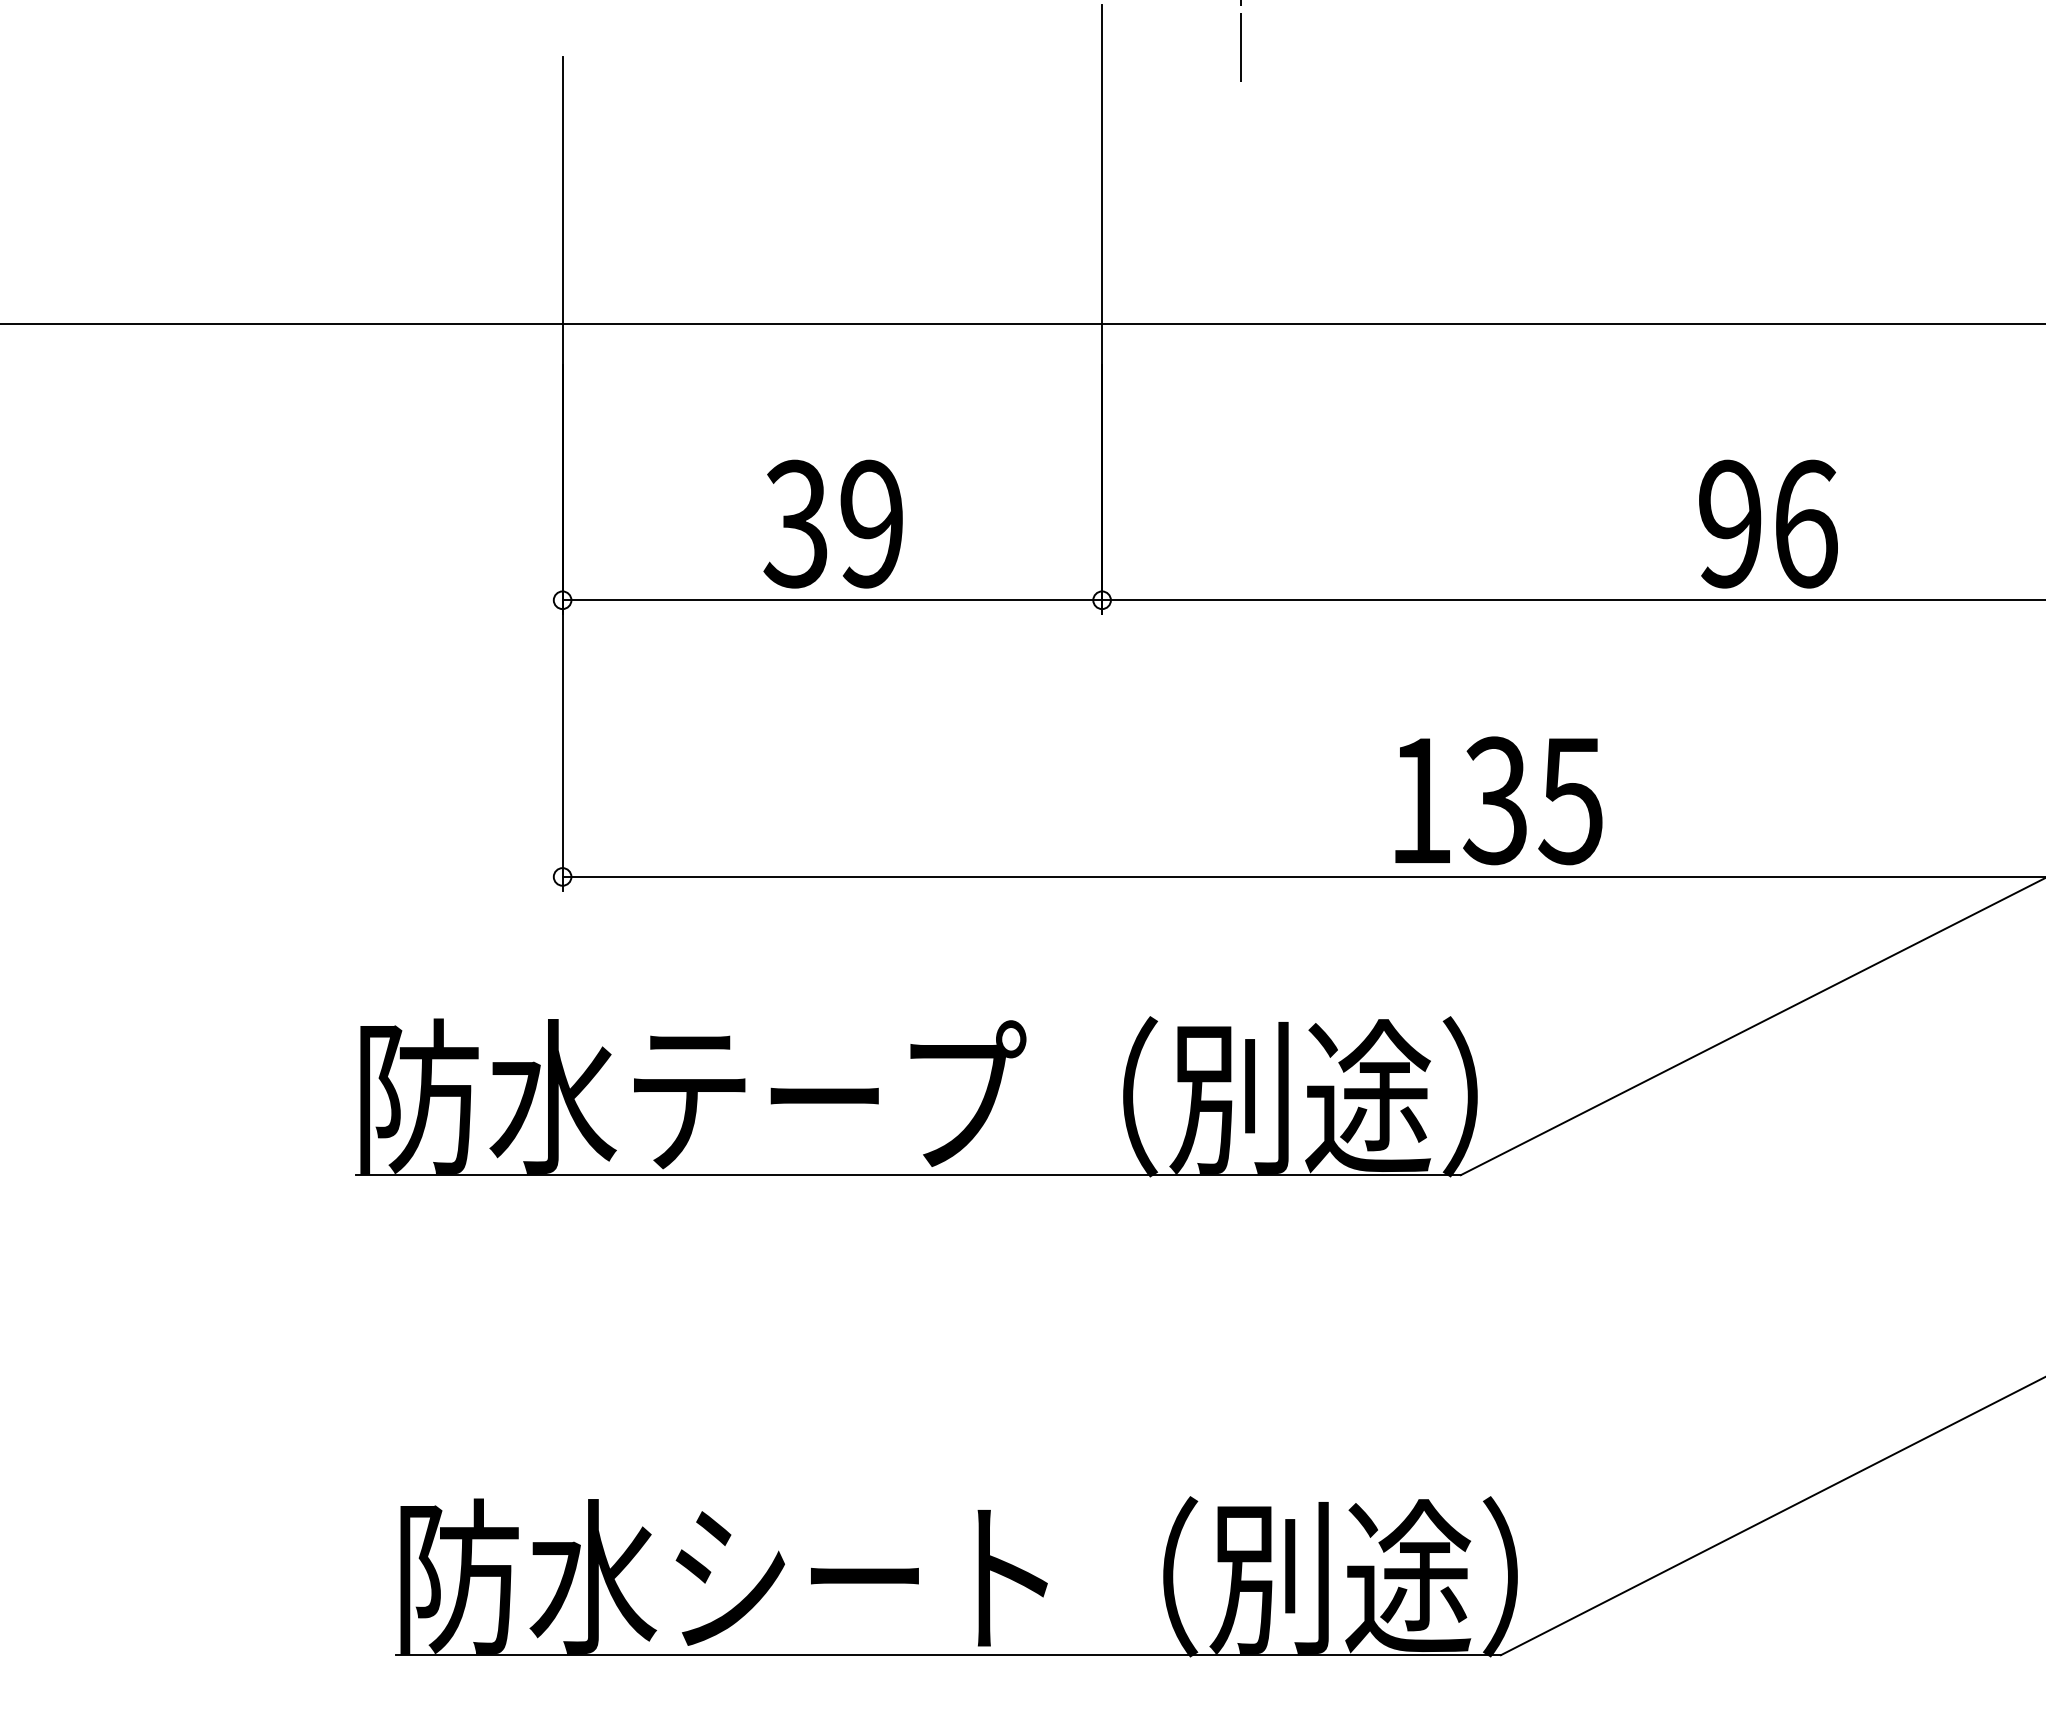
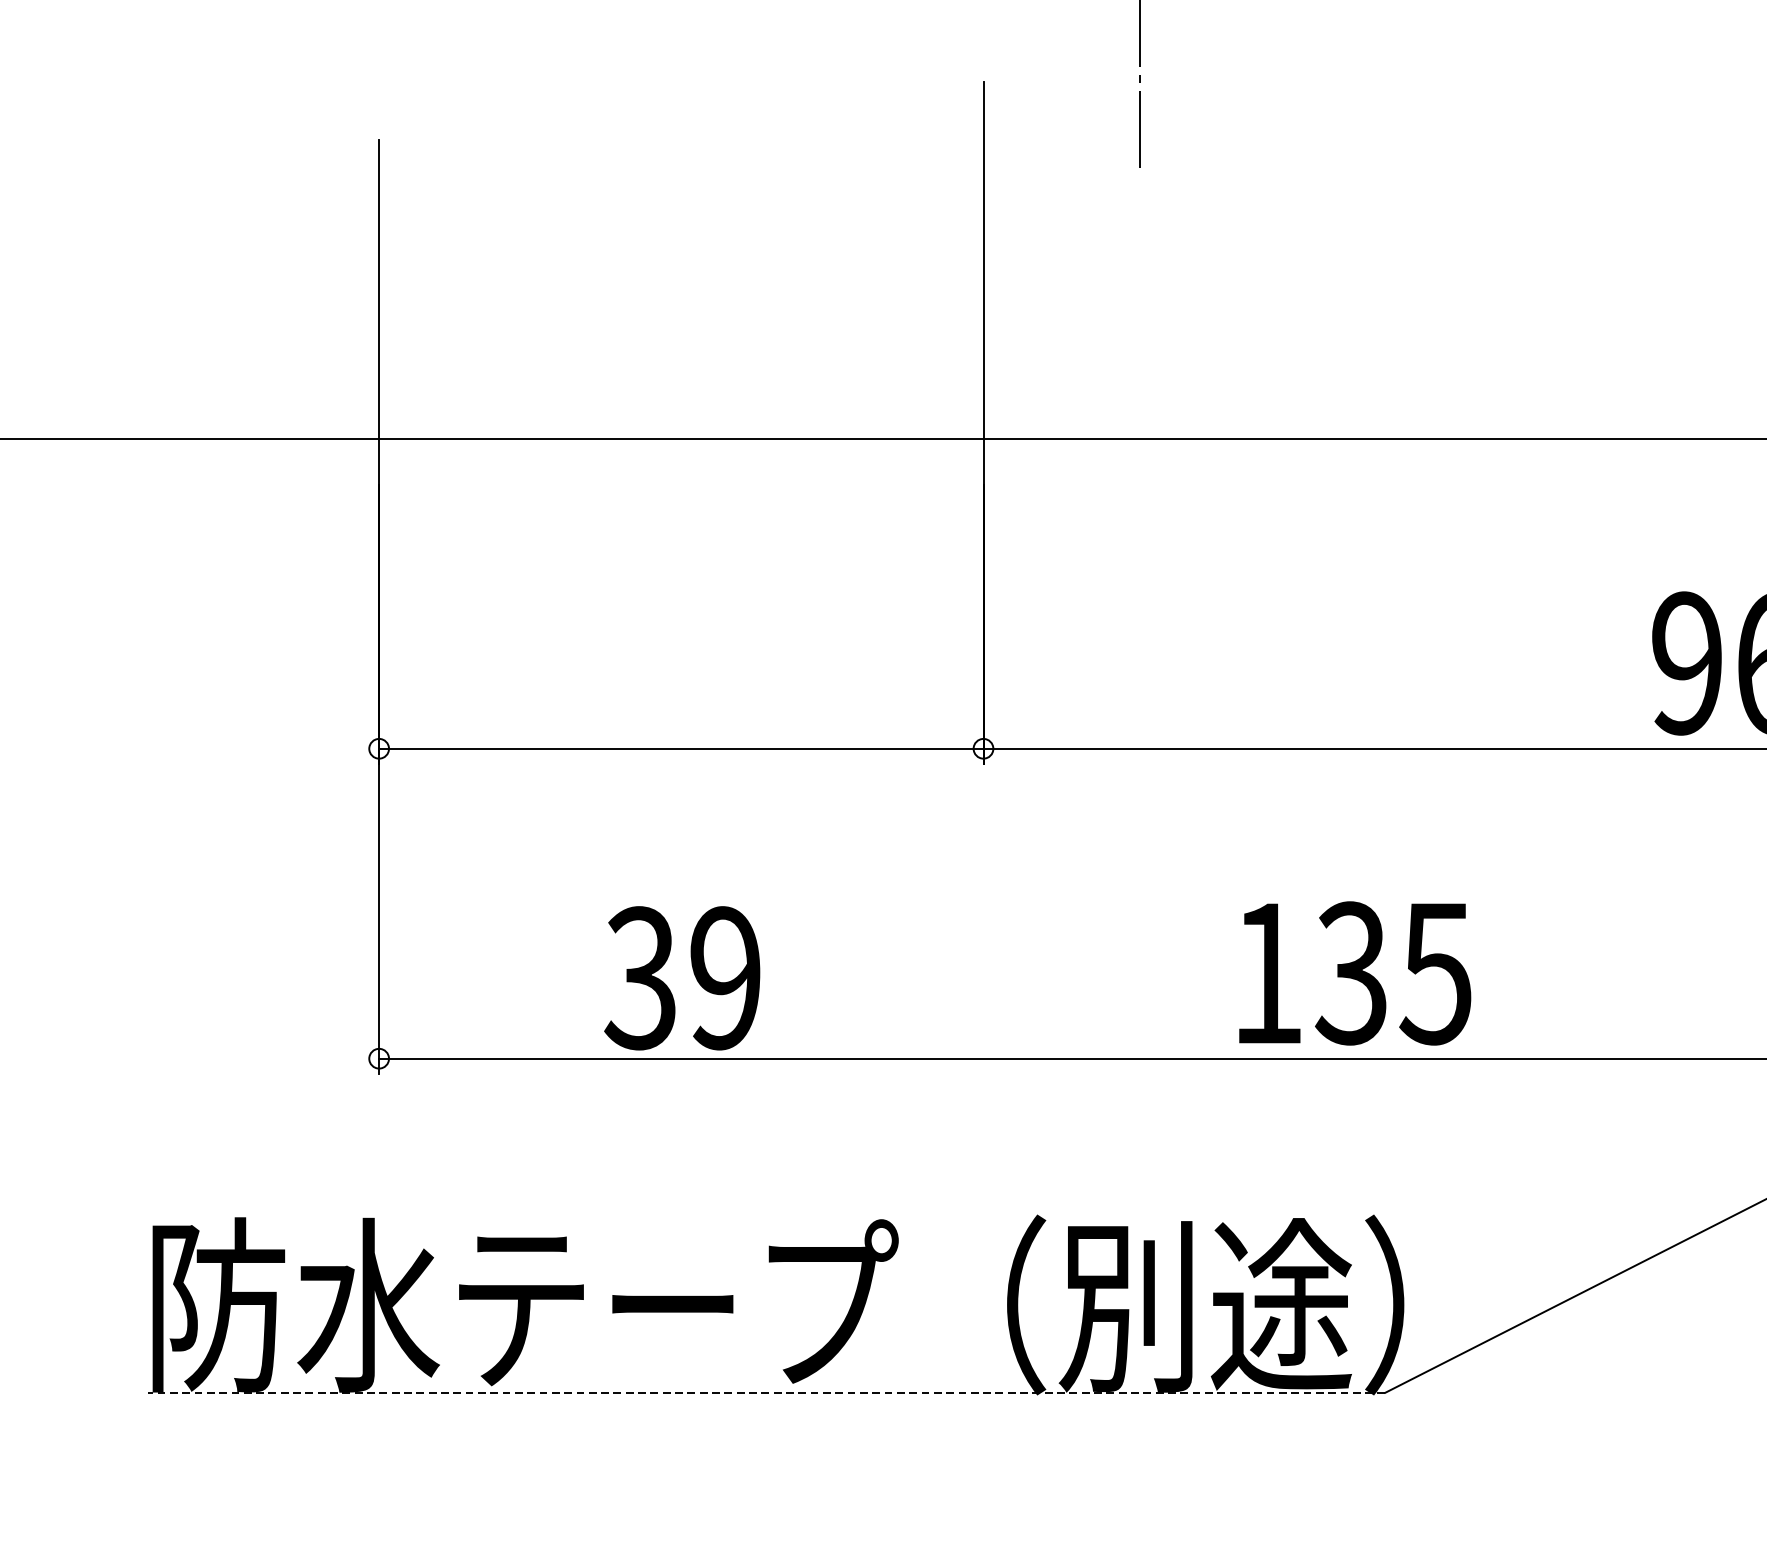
text: (832, 523) -> (681, 977), moved
text: (1498, 800) -> (1354, 973), moved
line: (907, 1175) -> (765, 1393), solid -> dashed

